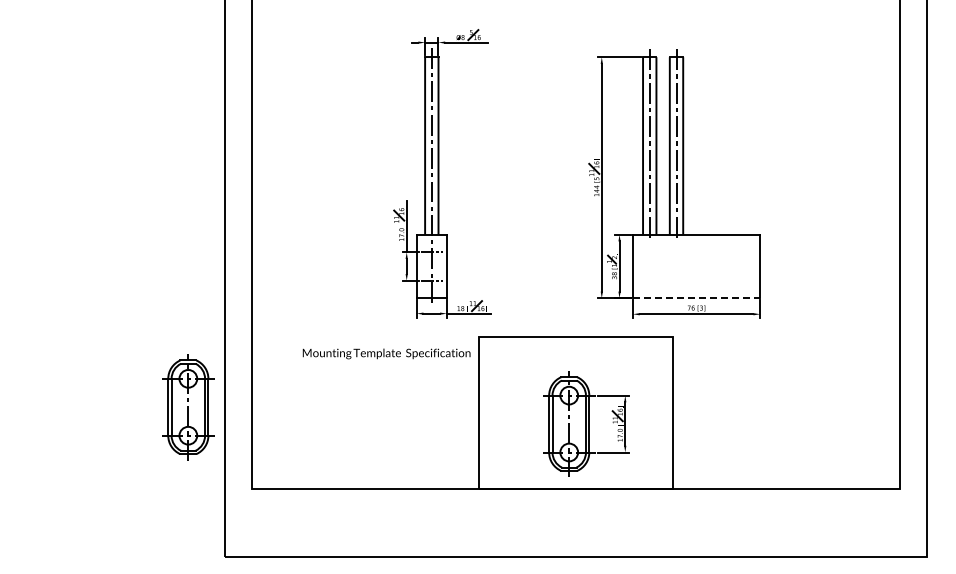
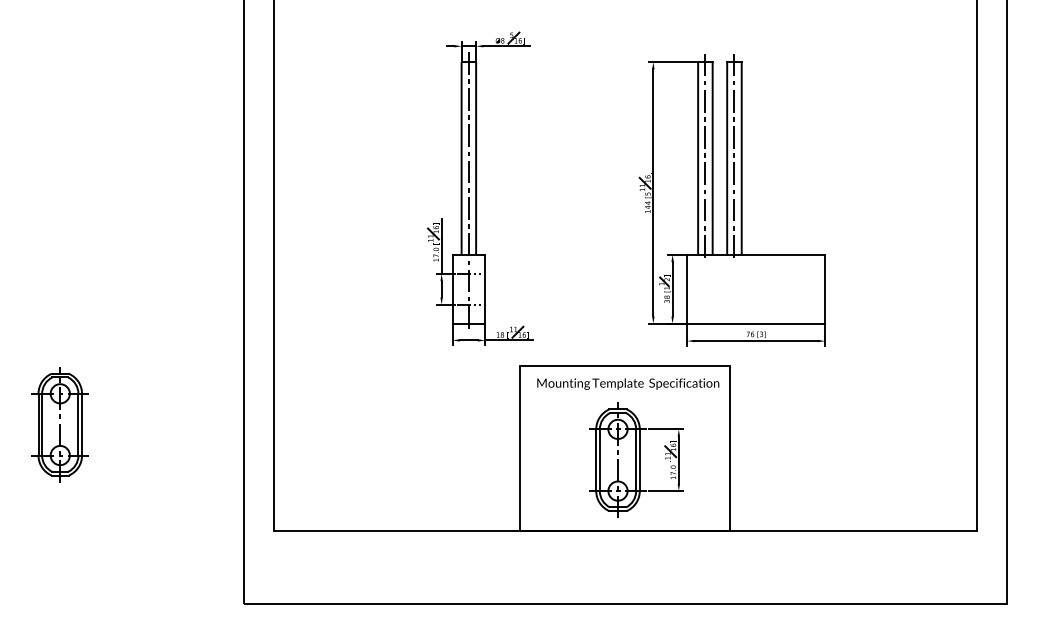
line: (696, 298) -> (756, 323), dashed -> solid
text: (386, 353) -> (628, 383), moved
part: (188, 407) -> (60, 424), moved

